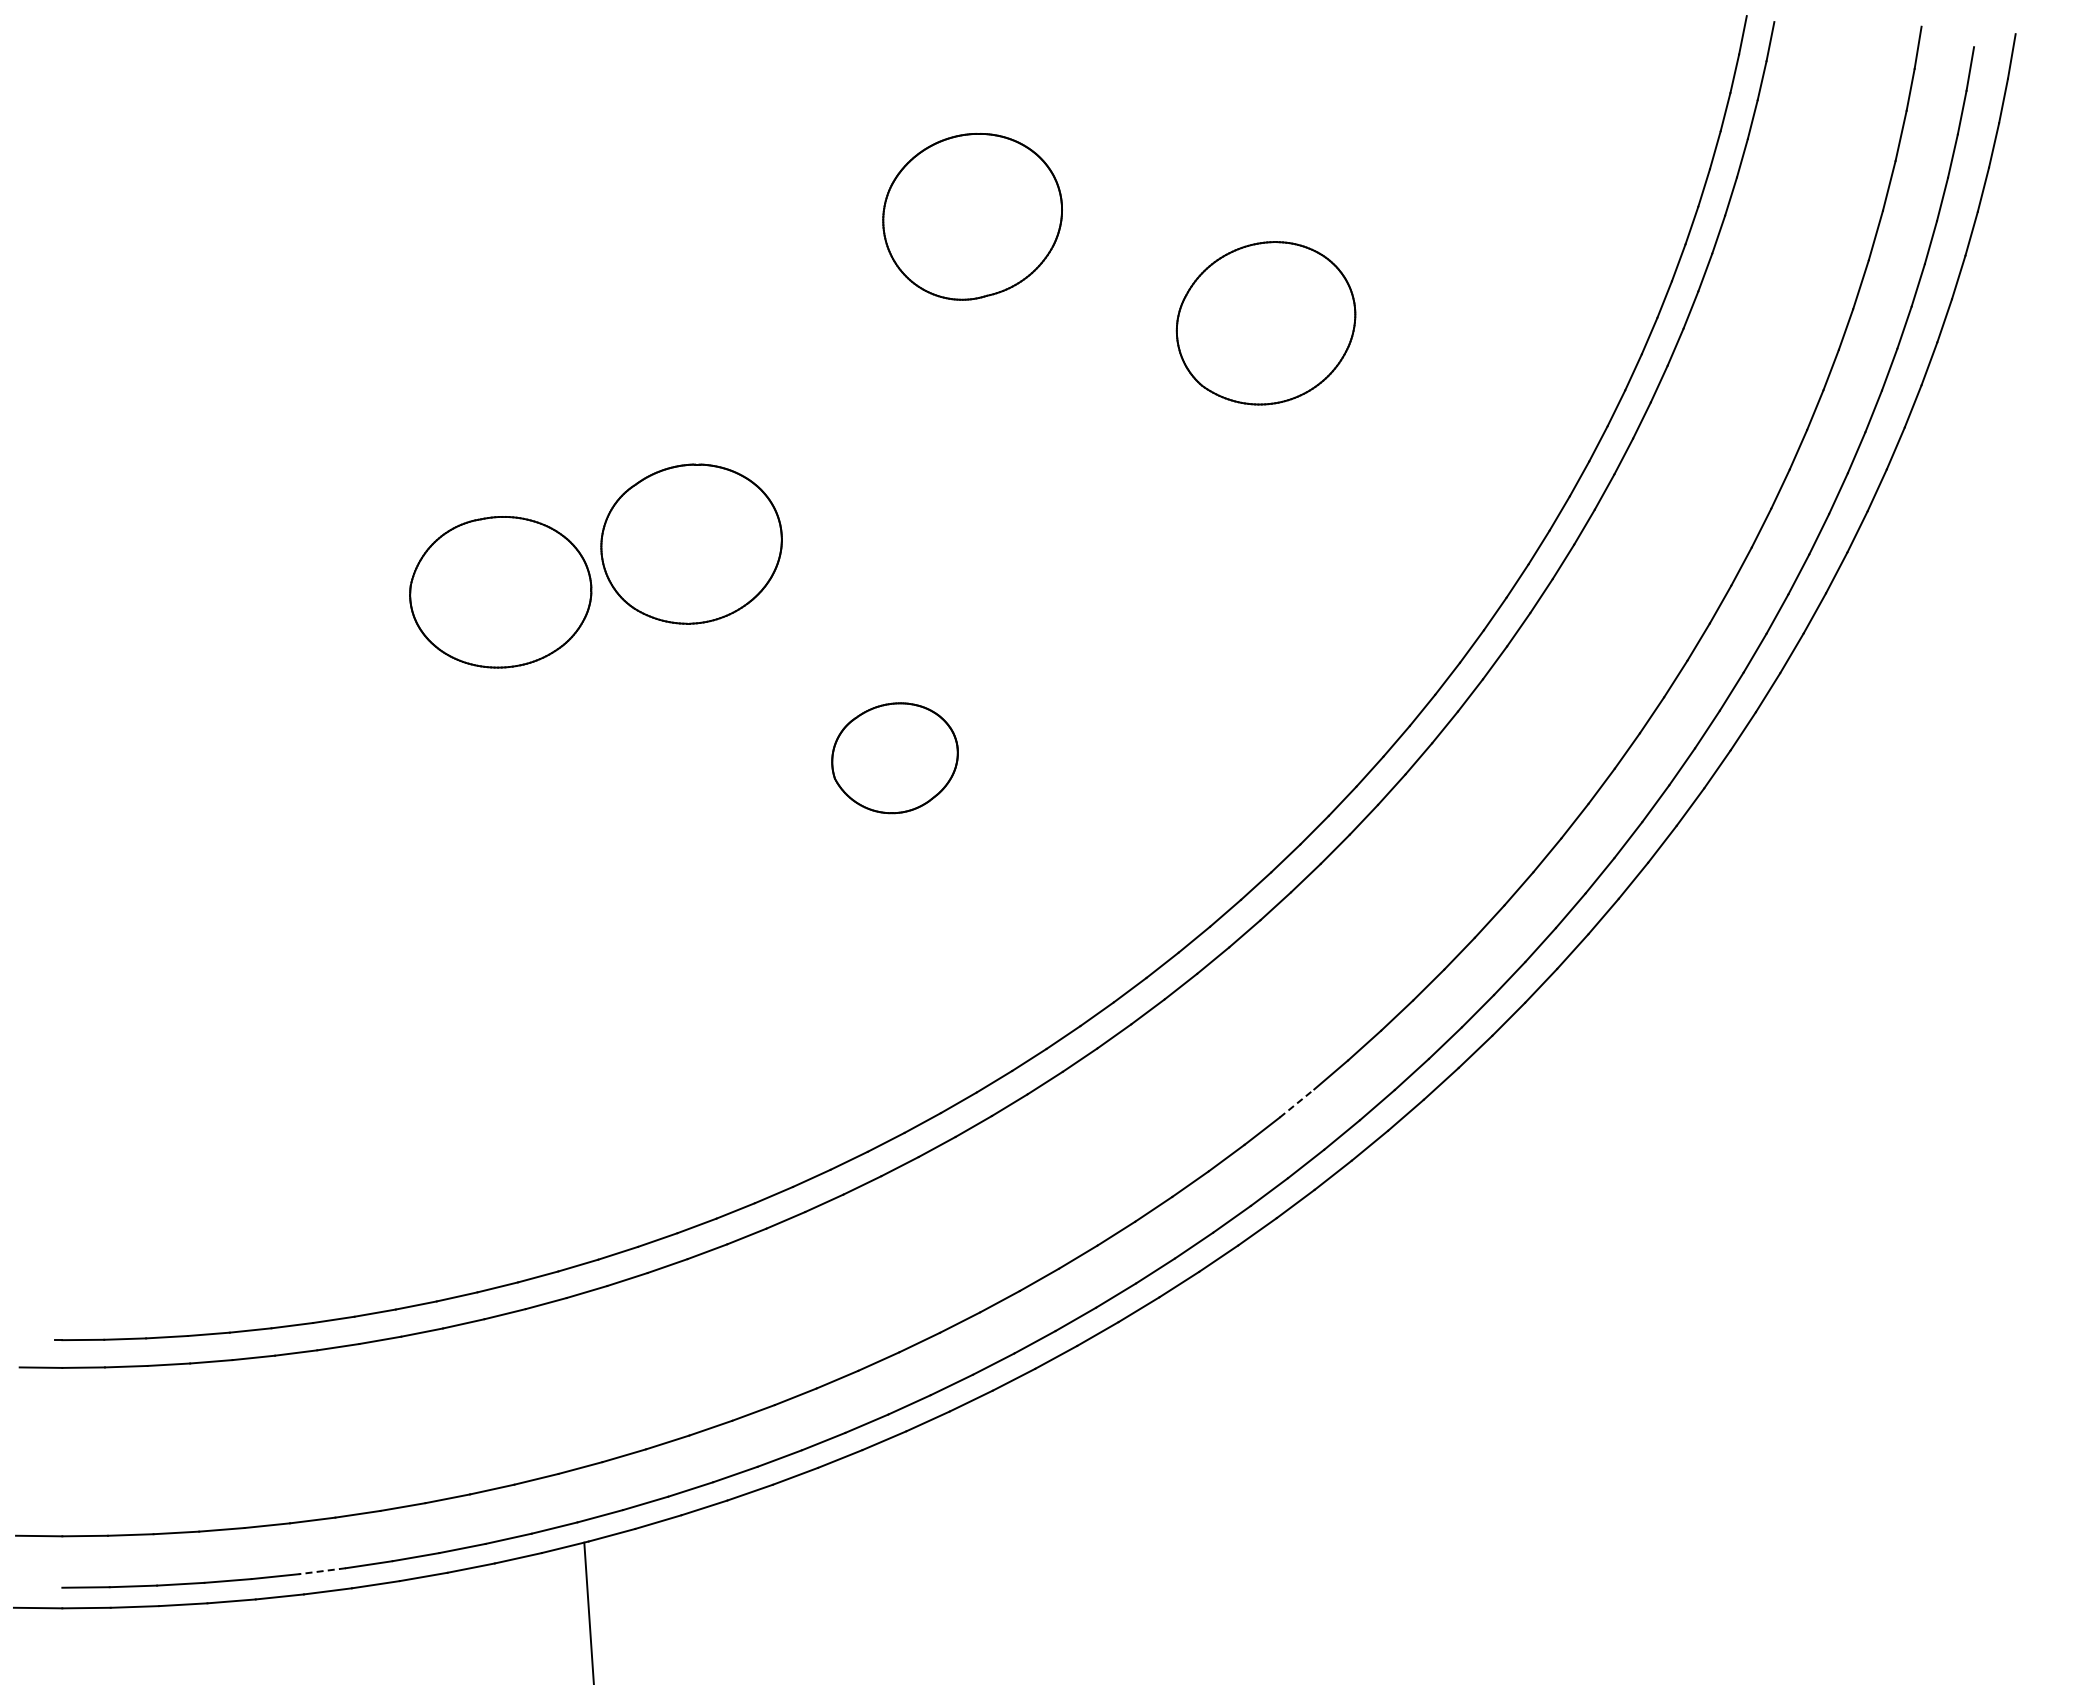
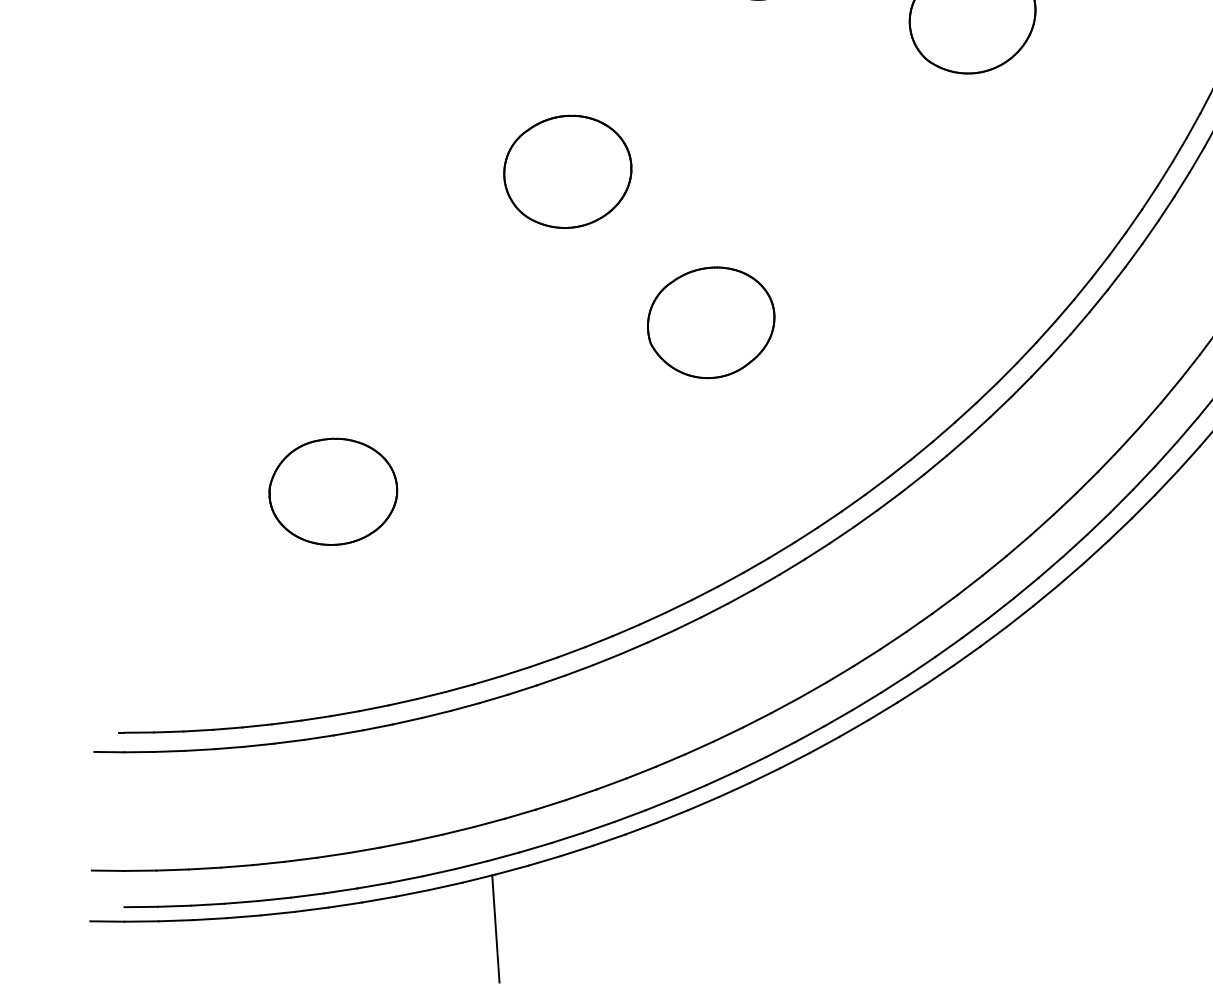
part: (500, 592) -> (333, 492), moved
part: (894, 757) -> (710, 322), size x1.43
line: (1297, 1103) -> (994, 565), dashed -> solid
line: (322, 1571) -> (307, 895), dashed -> solid

